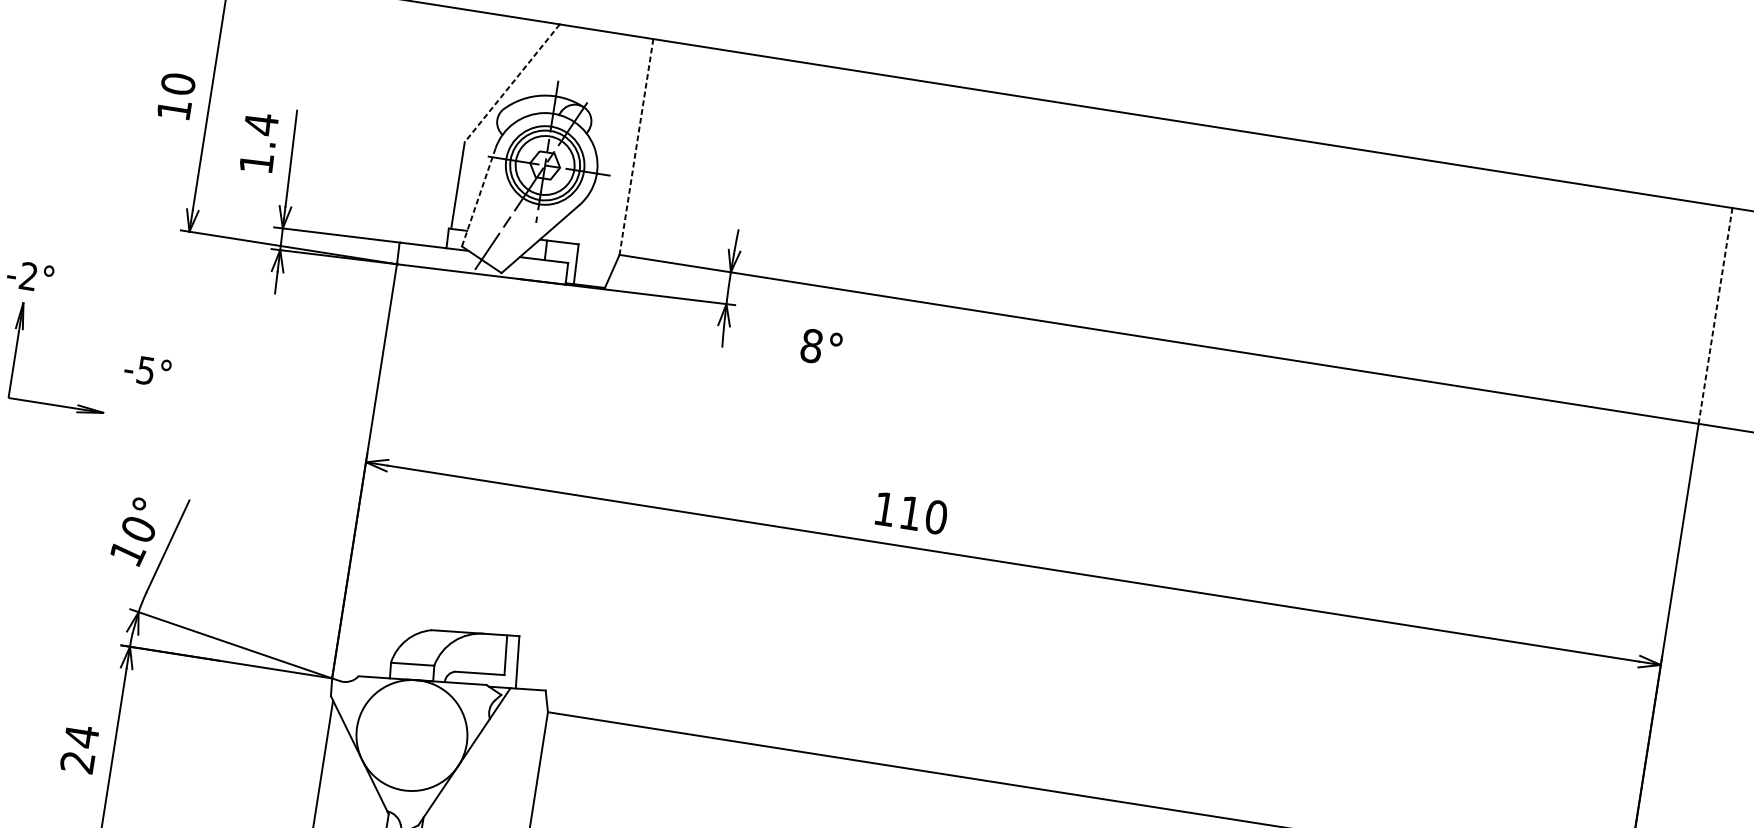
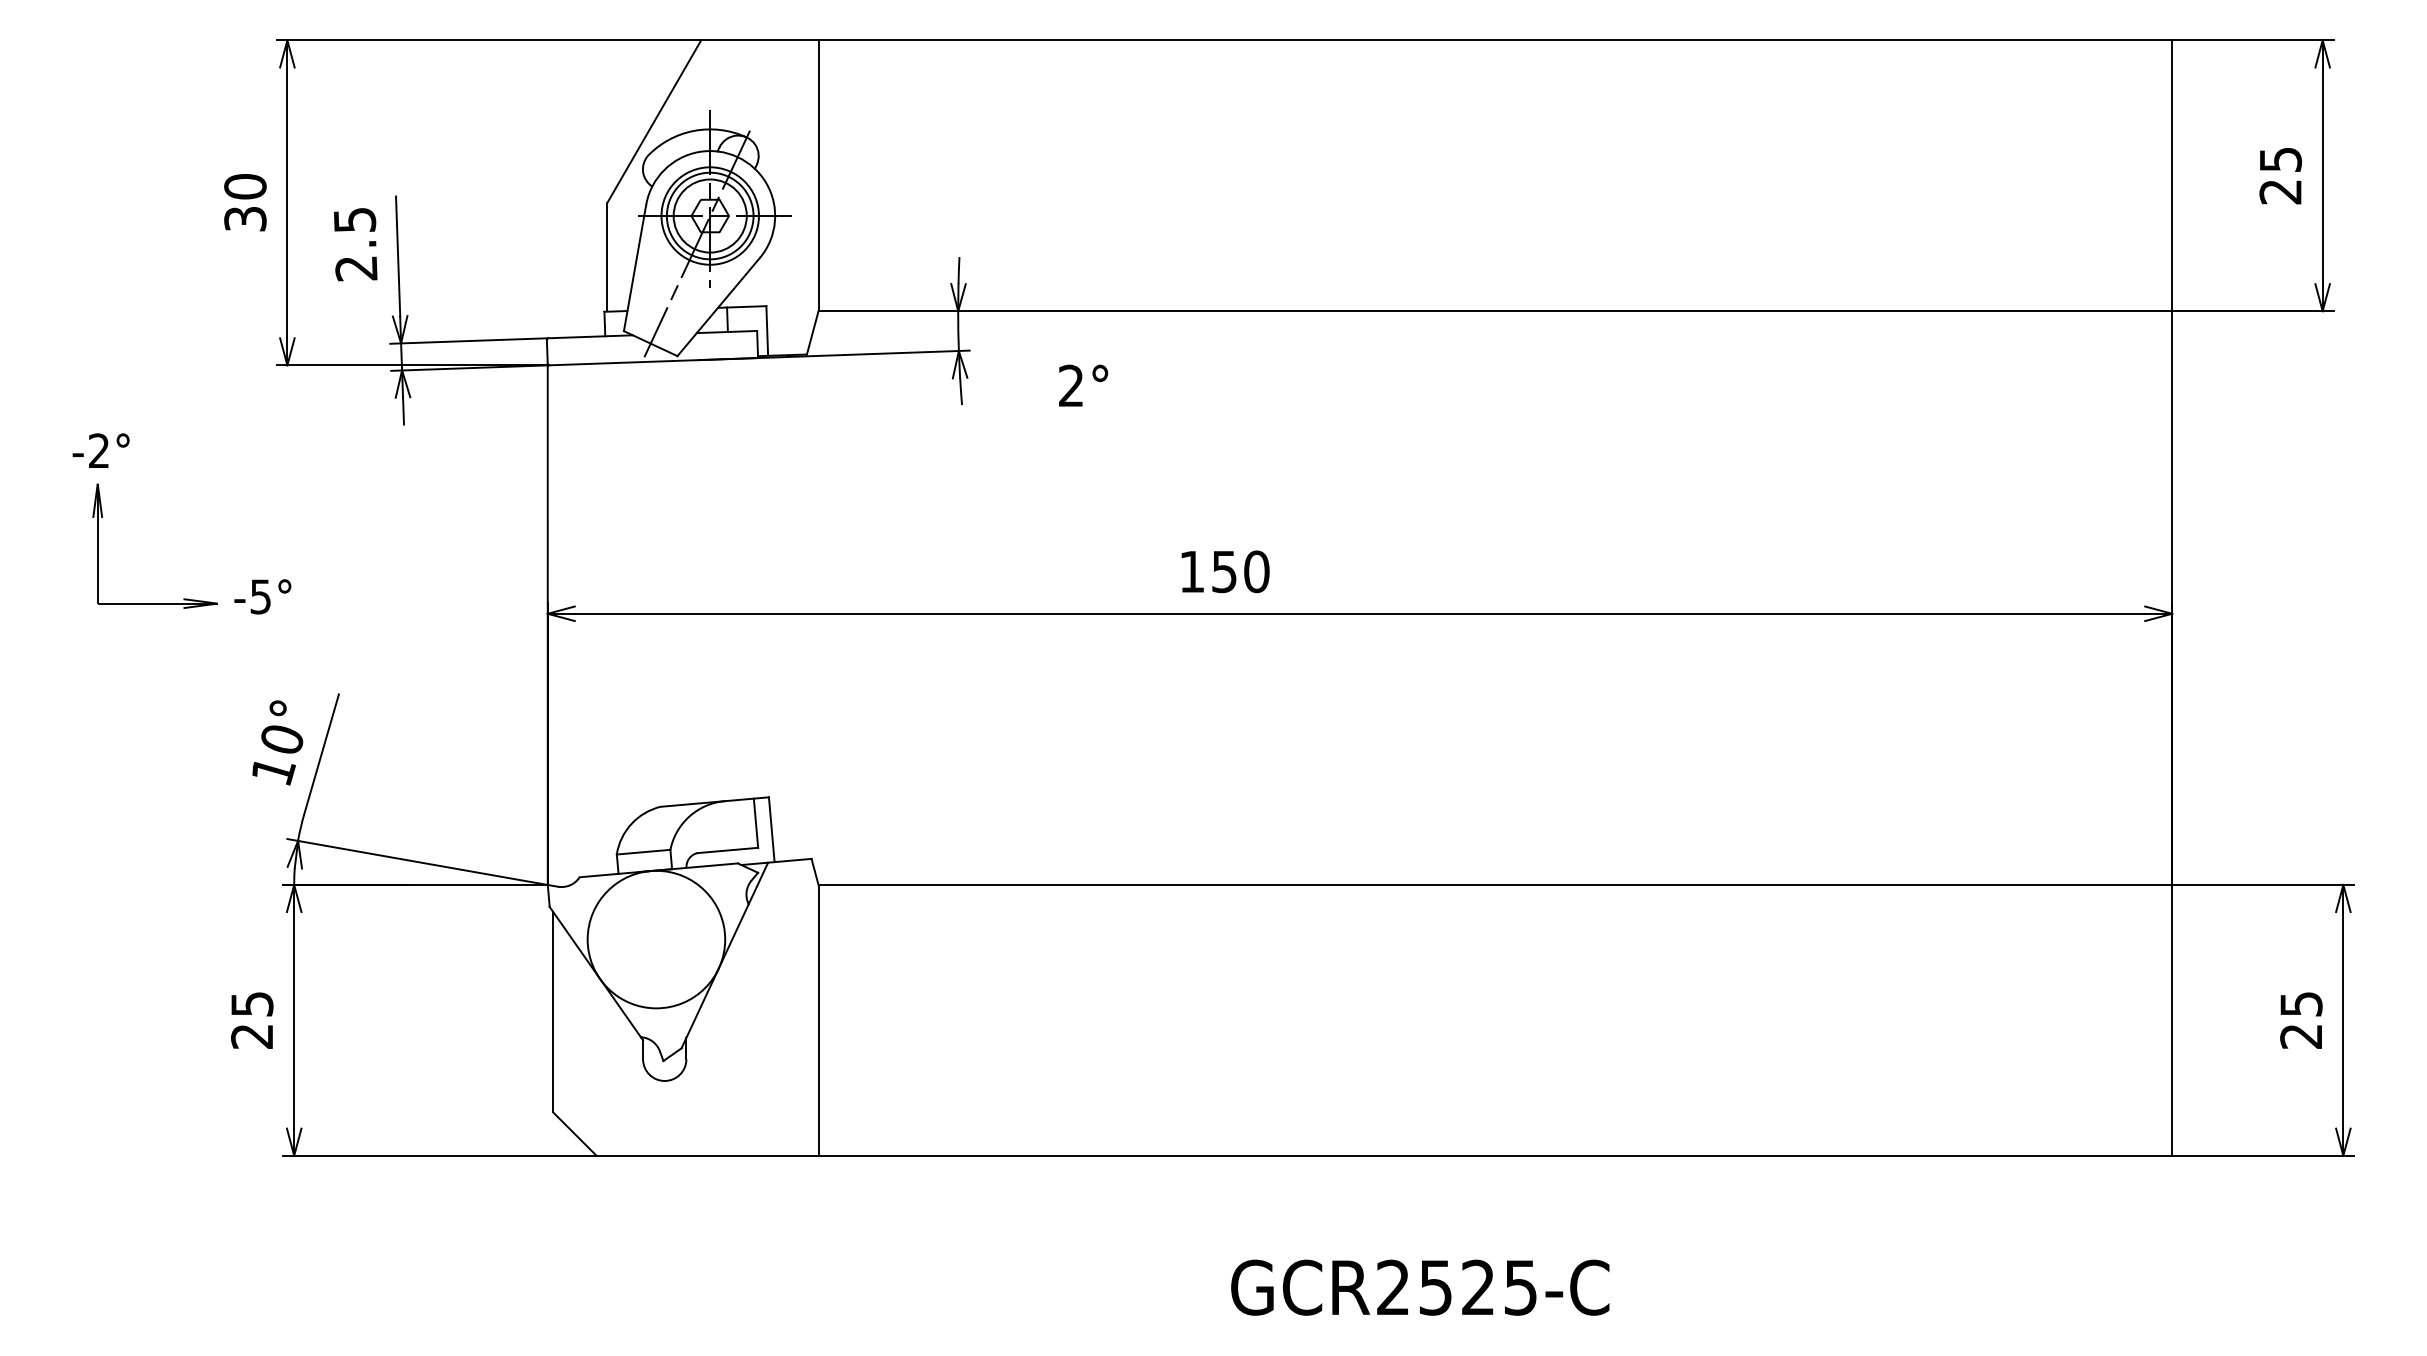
line: (512, 83) -> (654, 121), dashed -> solid
text: (174, 110) -> (245, 219), 10 -> 30
text: (258, 143) -> (355, 243), 1.4 -> 2.5
line: (636, 147) -> (818, 176), dashed -> solid
line: (479, 197) -> (635, 268), dashed -> solid
line: (1715, 316) -> (2172, 176), dashed -> solid
text: (811, 345) -> (1071, 385), 8° -> 2°
text: (147, 370) -> (262, 596), moved
text: (910, 513) -> (1224, 572), 110 -> 150
text: (82, 736) -> (252, 1003), 24 -> 25

